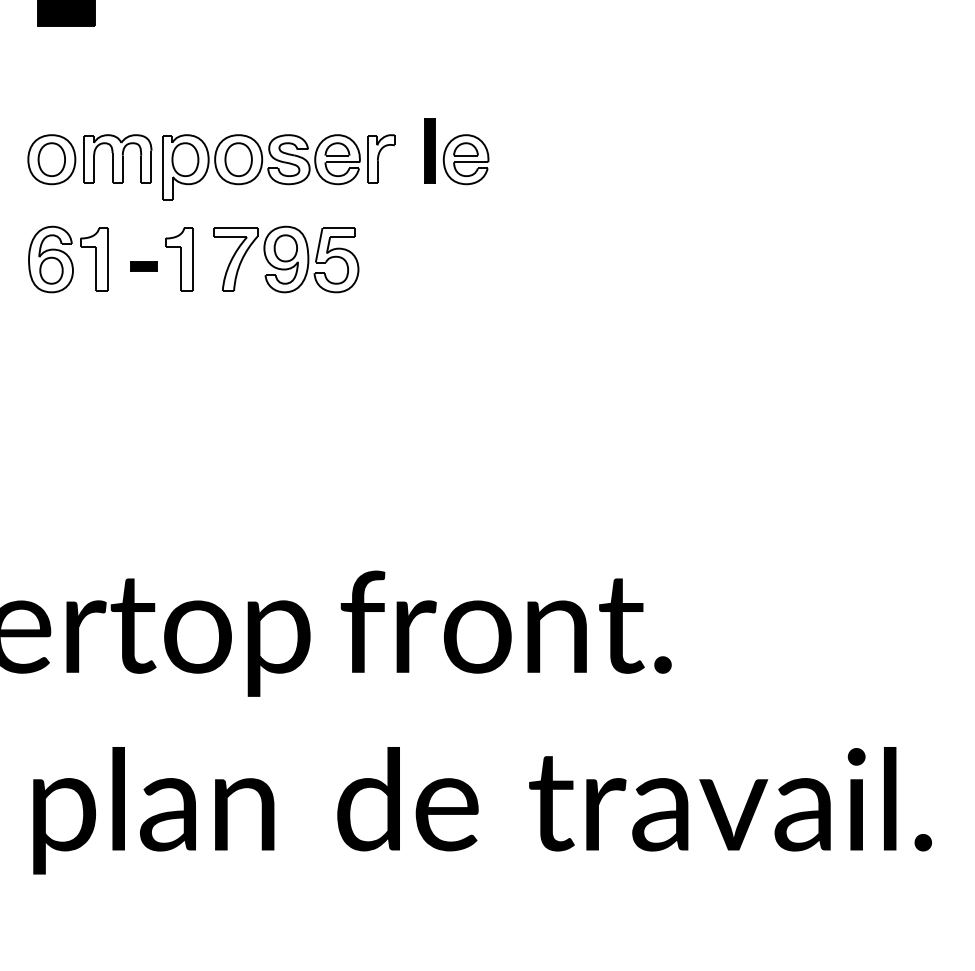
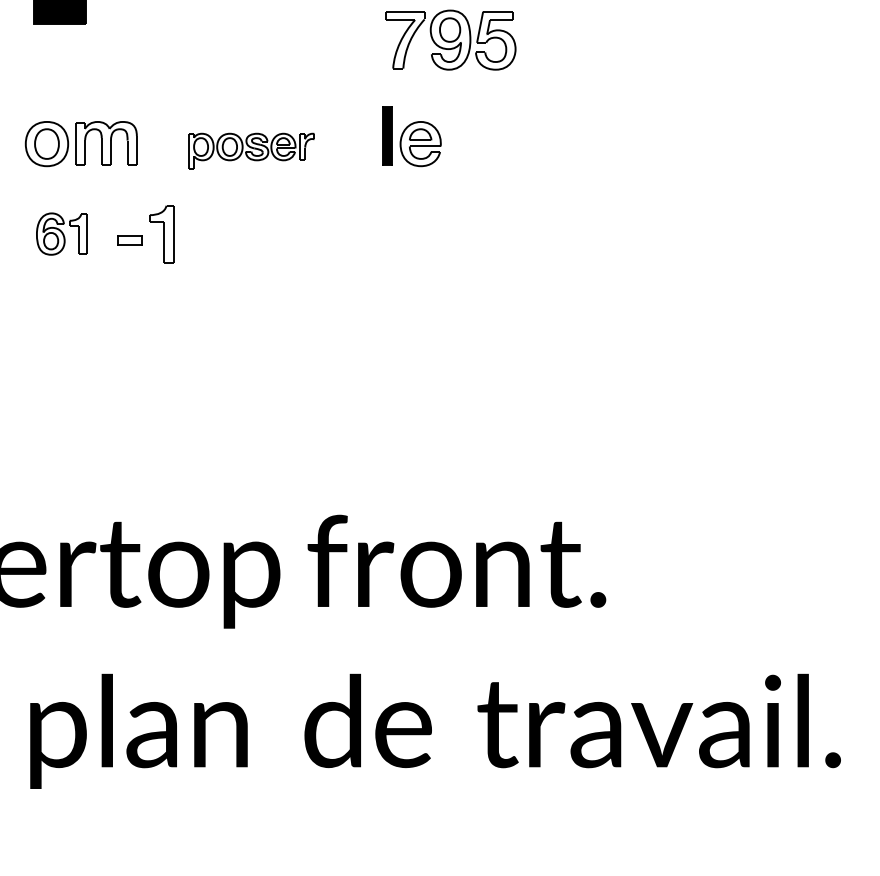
part: (278, 167) -> (251, 151), size x0.6
part: (67, 258) -> (61, 233), size x0.7
part: (286, 258) -> (450, 39), moved
fill: (143, 266) -> (129, 240), removed

